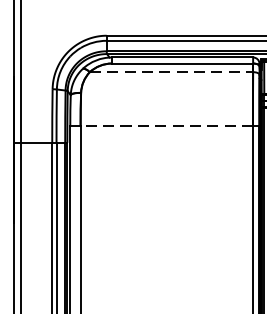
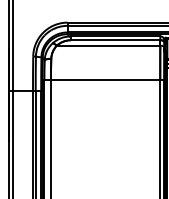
line: (171, 71) -> (108, 45), dashed -> solid
line: (166, 125) -> (105, 79), dashed -> solid

